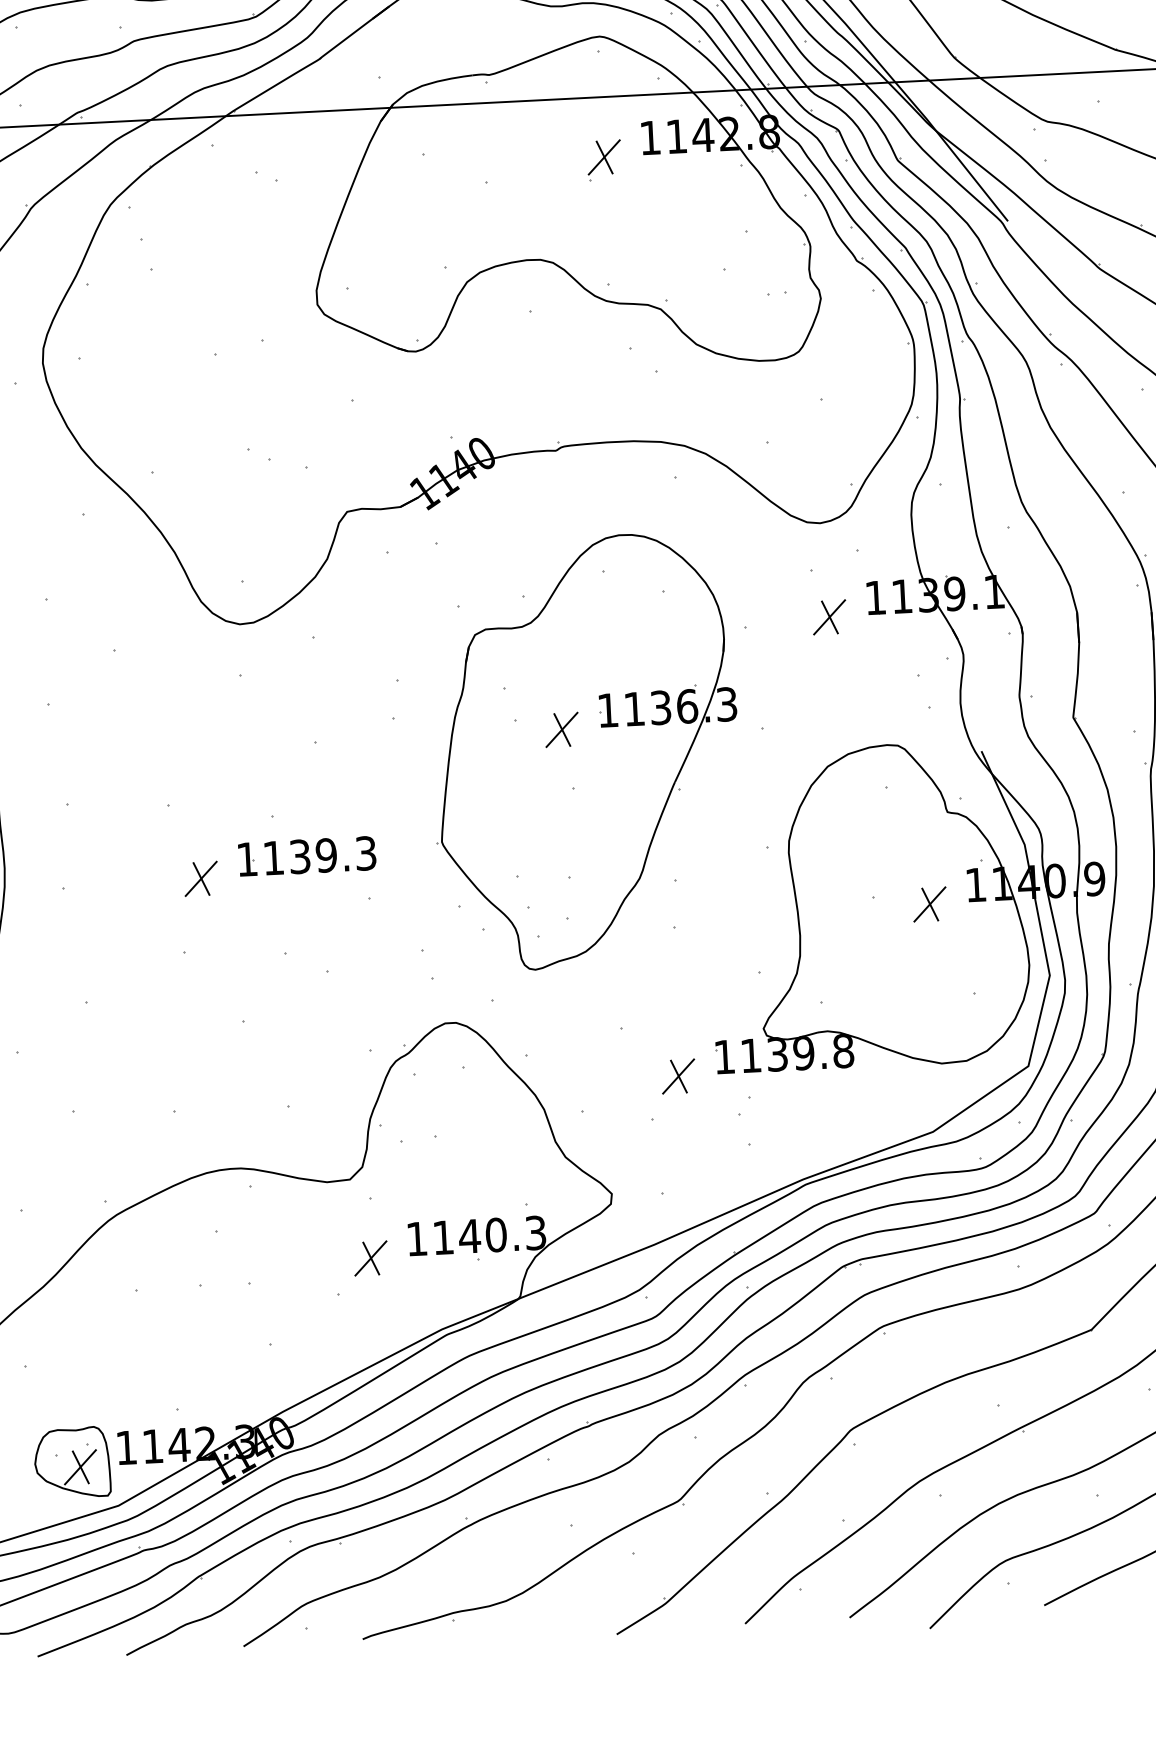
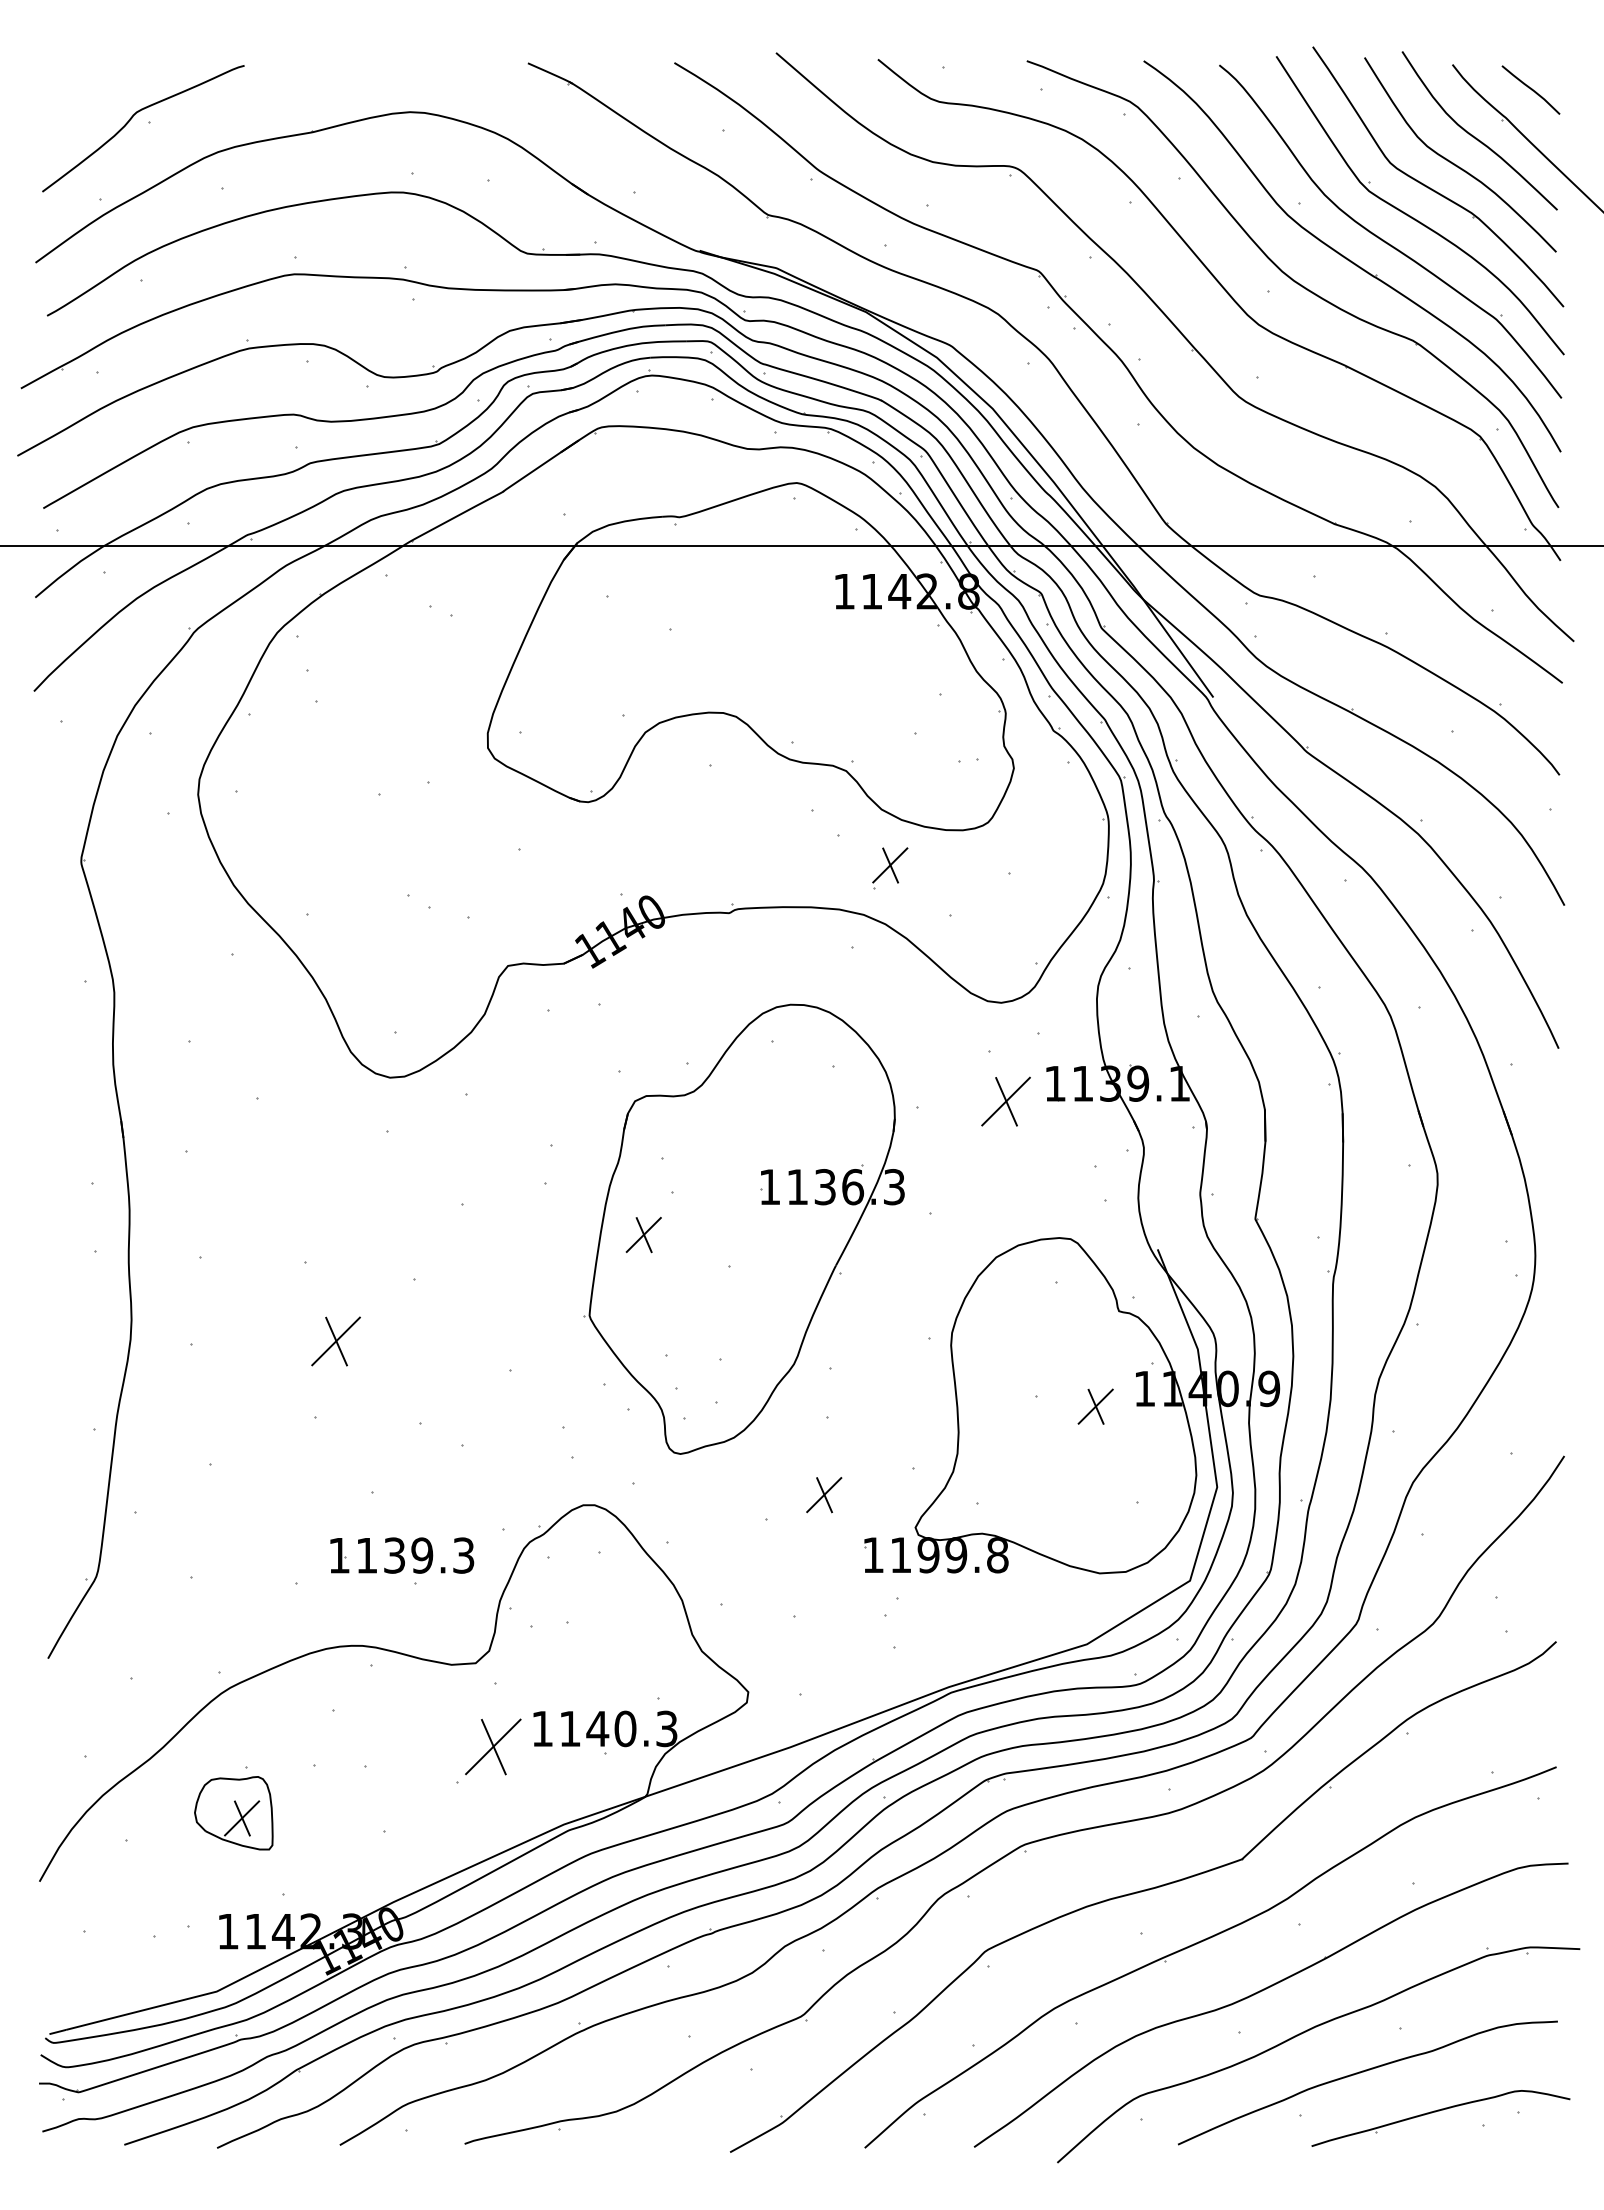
part: (604, 160) -> (890, 868), moved
part: (829, 617) -> (1006, 1101), size x1.4
part: (561, 730) -> (643, 1235), moved
part: (307, 856) -> (402, 1555), moved
part: (201, 878) -> (336, 1341), size x1.4
text: (777, 1054) -> (928, 1555), 1139.8 -> 1199.8
part: (678, 1076) -> (824, 1495), moved
part: (371, 1258) -> (493, 1746), size x1.6
part: (72, 1463) -> (233, 1813), moved

